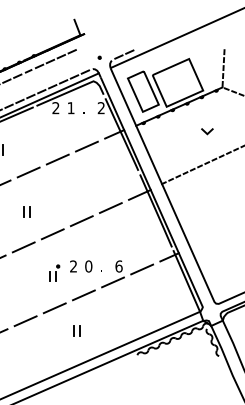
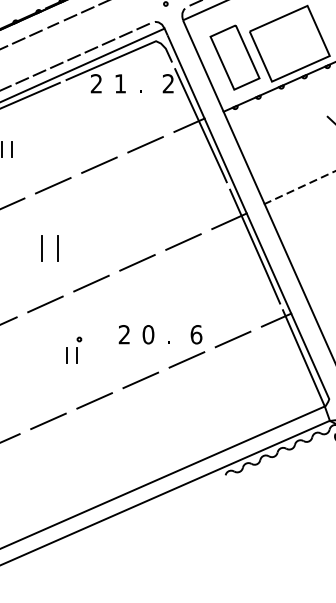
part: (26, 211) -> (49, 247), size x1.6
part: (54, 272) -> (73, 348), moved
part: (76, 330) -> (129, 436), removed

